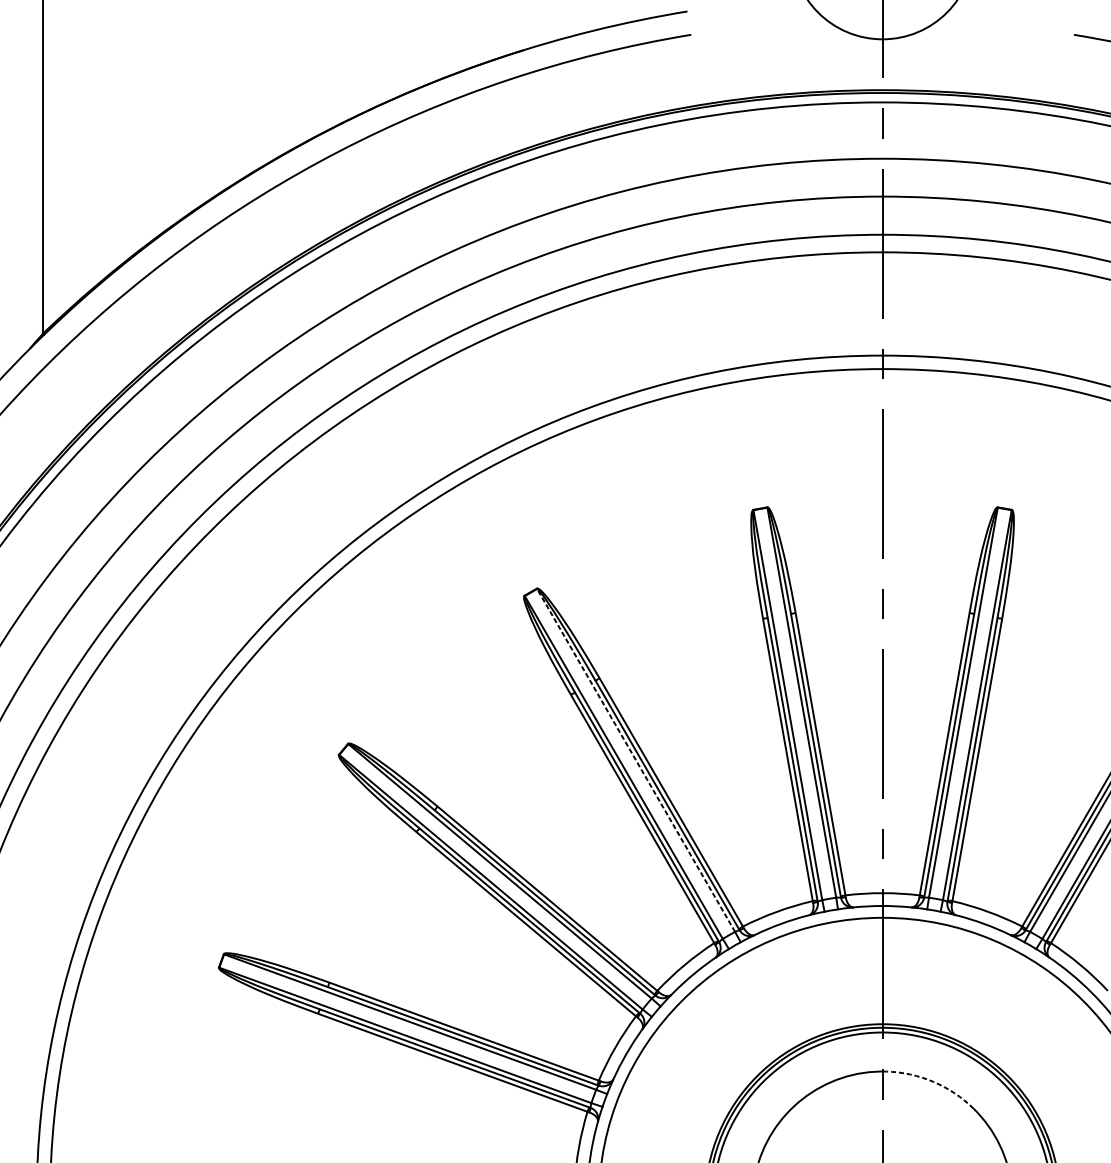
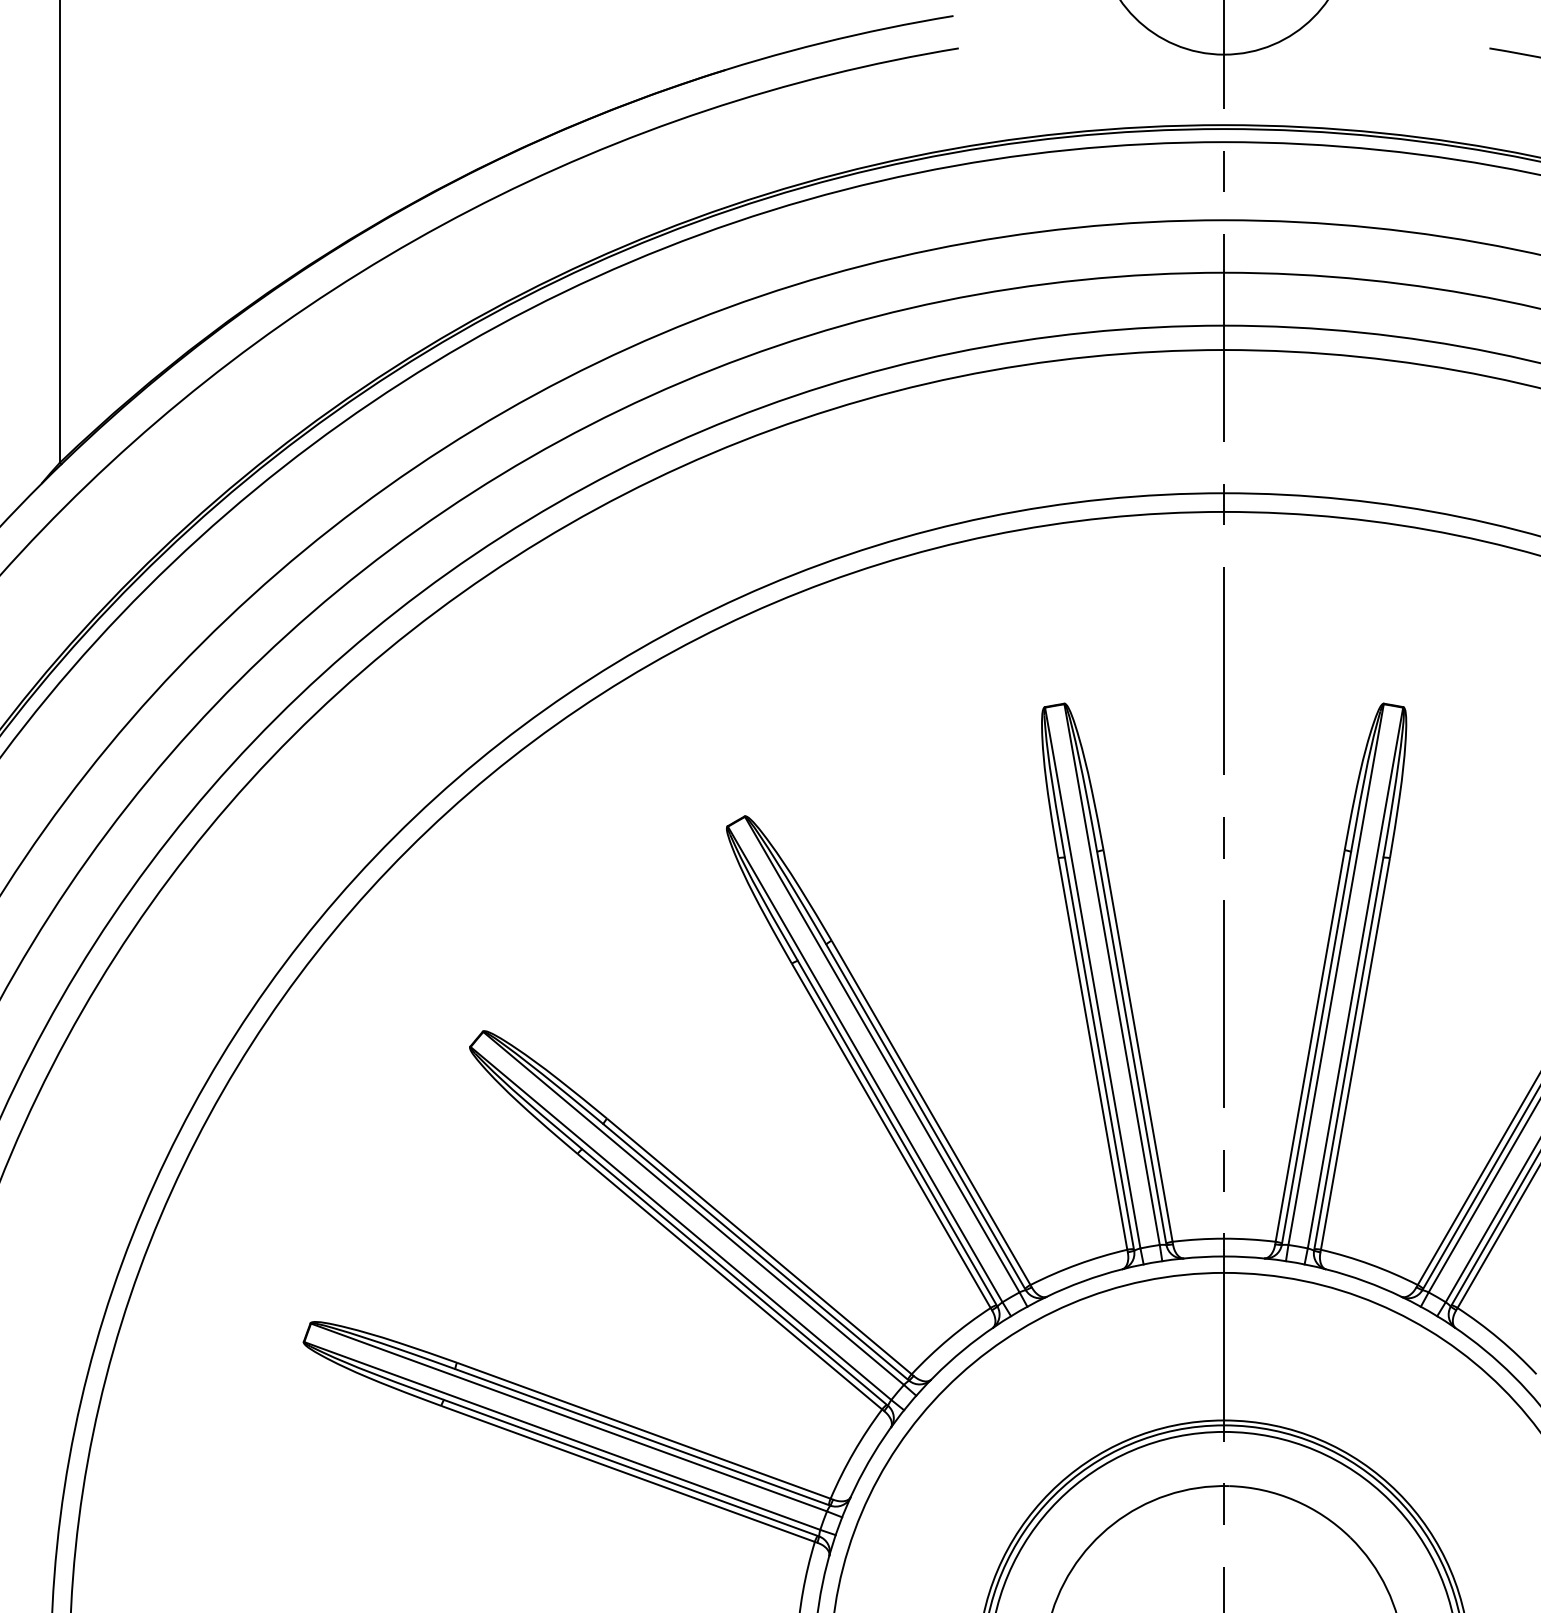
line: (636, 760) -> (882, 1054), dashed -> solid
arc: (933, 1081) -> (1294, 1500), dashed -> solid

